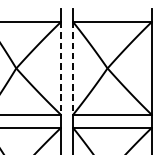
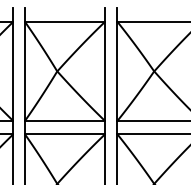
line: (60, 68) -> (104, 71), dashed -> solid
line: (72, 68) -> (117, 71), dashed -> solid

